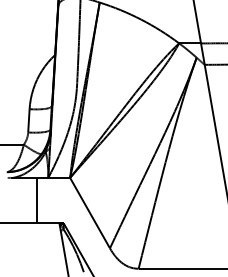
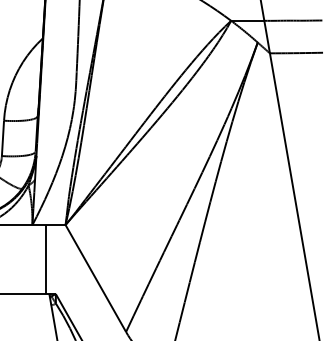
line: (37, 200) -> (46, 259), moved

